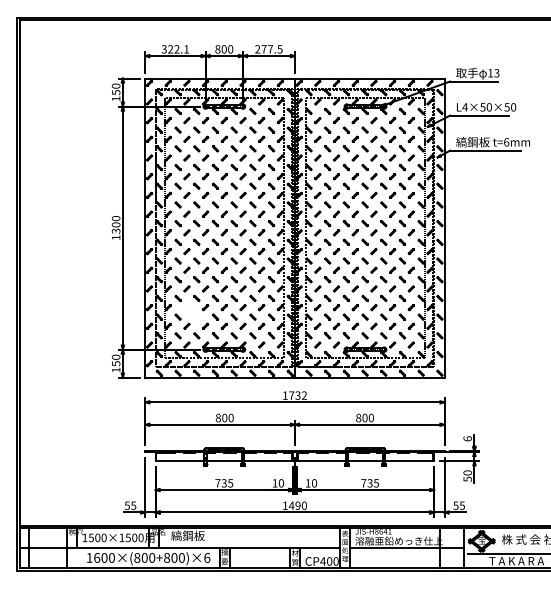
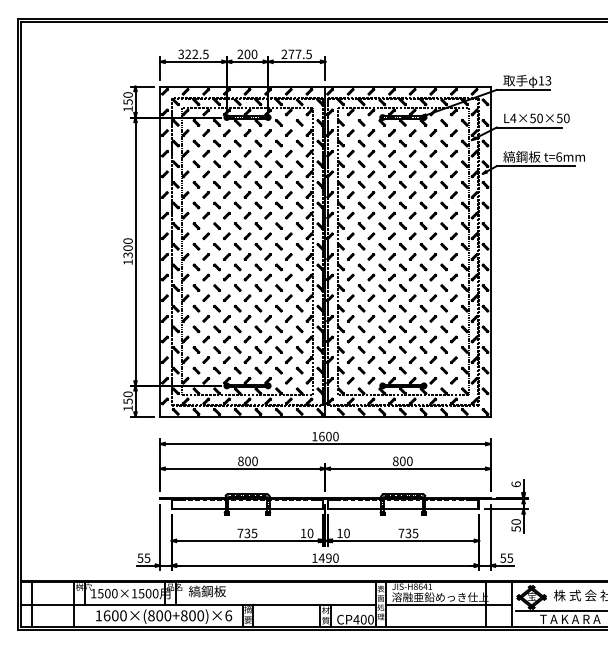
text: (186, 49) -> (205, 54), 322.1 -> 322.5
text: (217, 49) -> (240, 54), 800 -> 200
part: (191, 312) -> (211, 344), added
text: (297, 395) -> (328, 436), 1732 -> 1600

